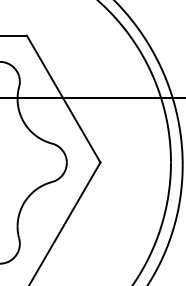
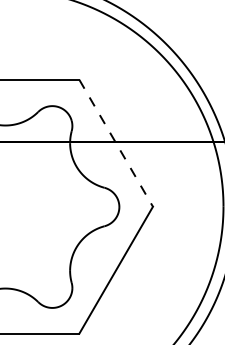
line: (63, 99) -> (116, 143), solid -> dashed

